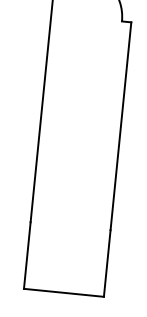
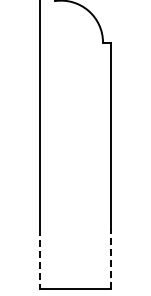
line: (27, 255) -> (39, 259), solid -> dashed
line: (107, 263) -> (111, 259), solid -> dashed

